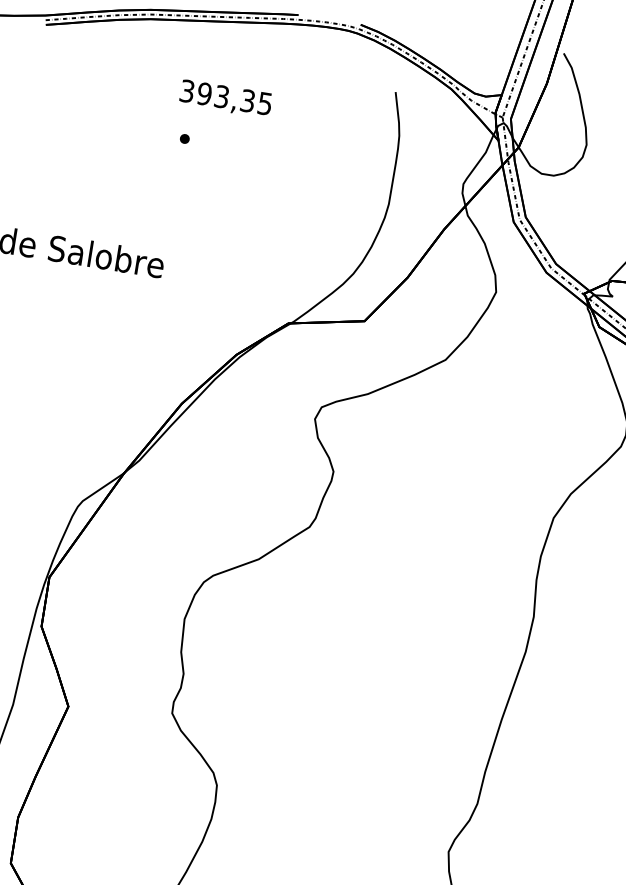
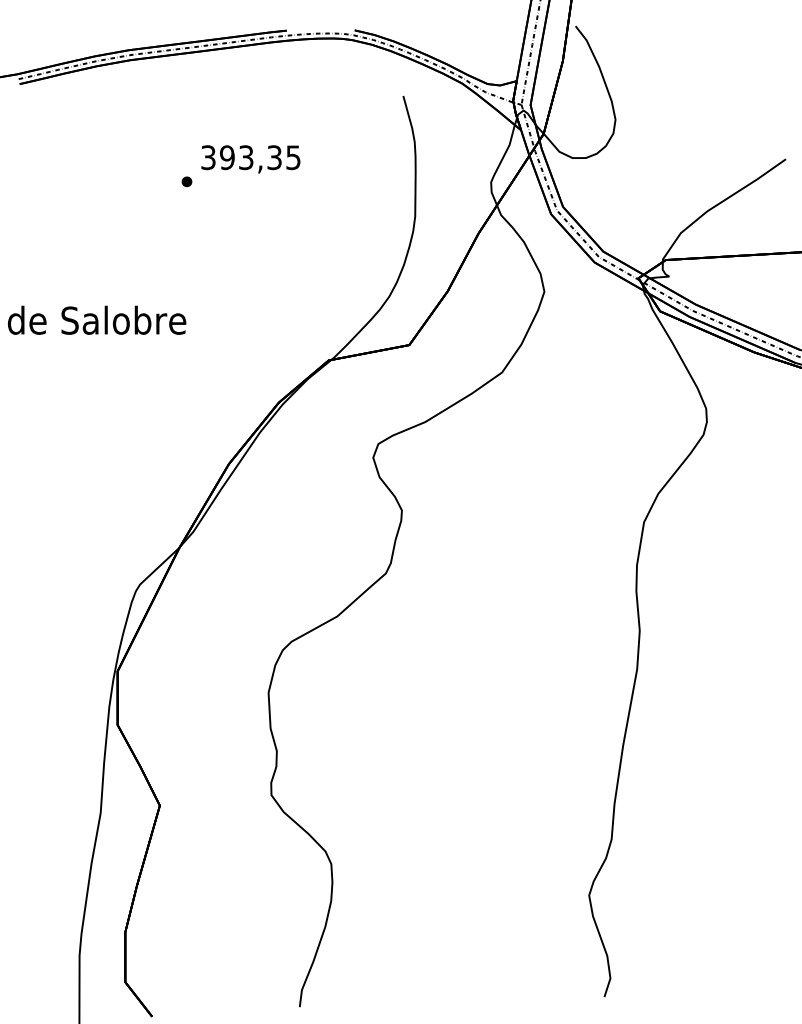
text: (225, 99) -> (250, 159), moved

